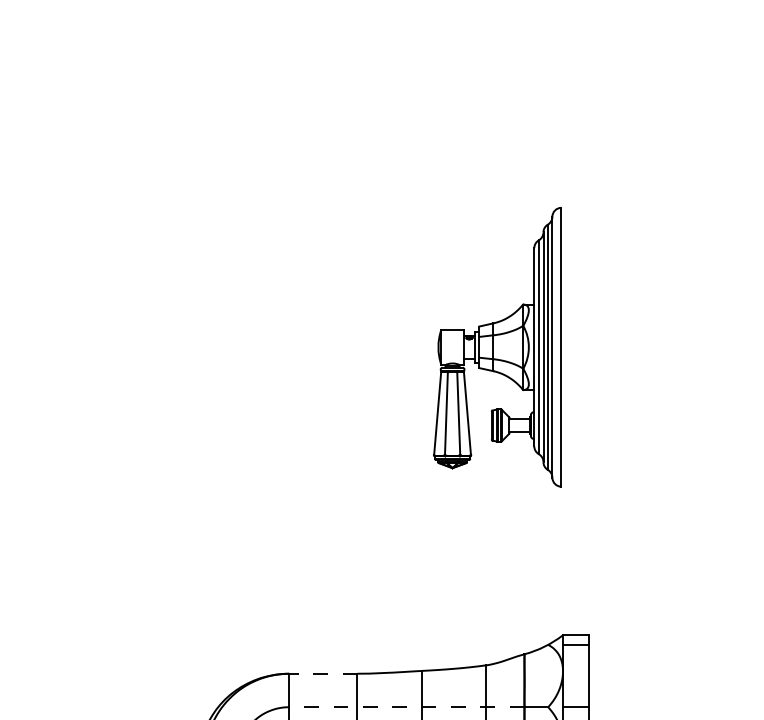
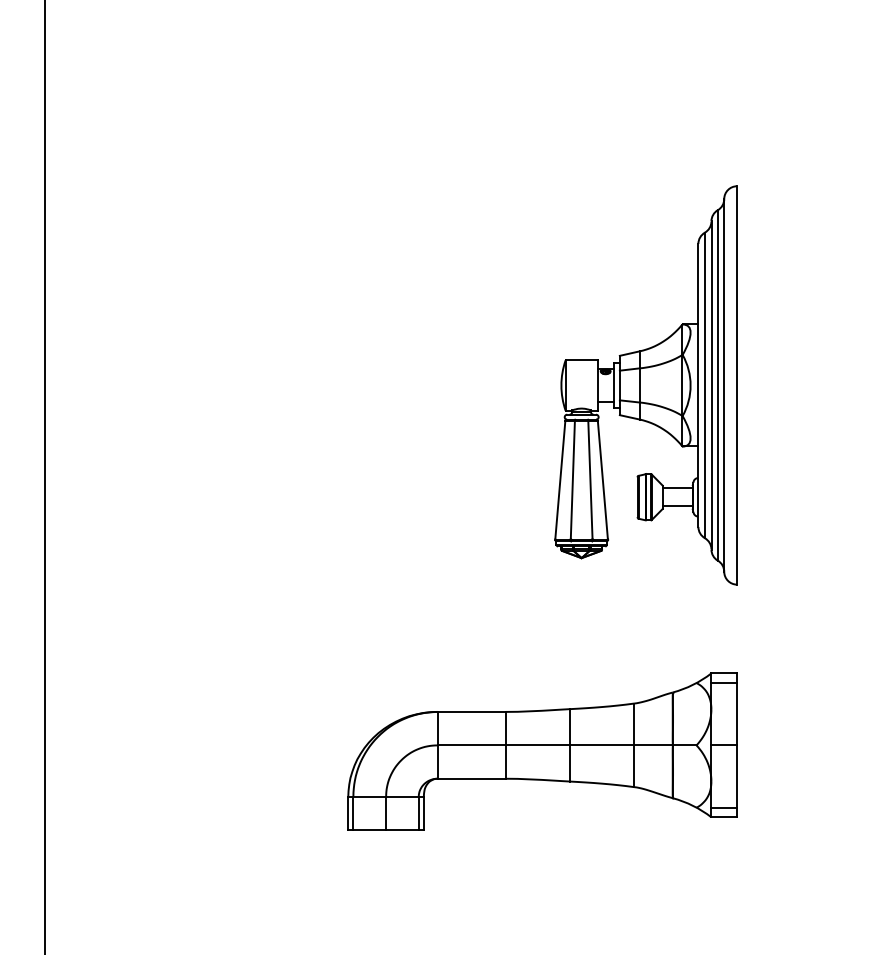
part: (497, 347) -> (645, 385), size x1.43
line: (323, 673) -> (471, 711), dashed -> solid
line: (407, 707) -> (555, 745), dashed -> solid

